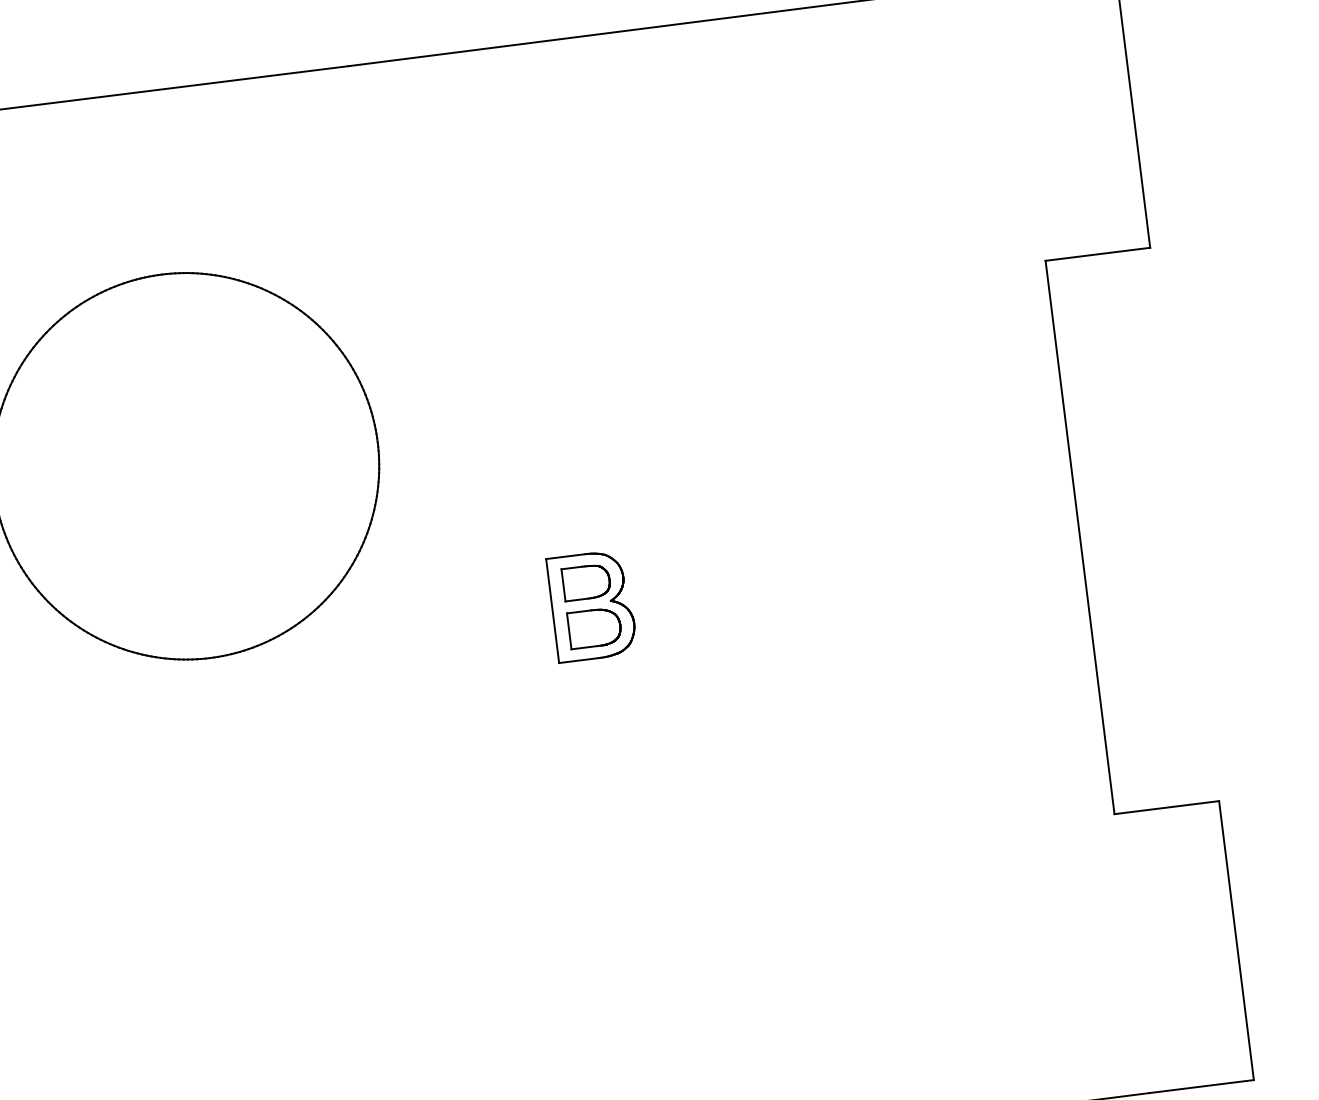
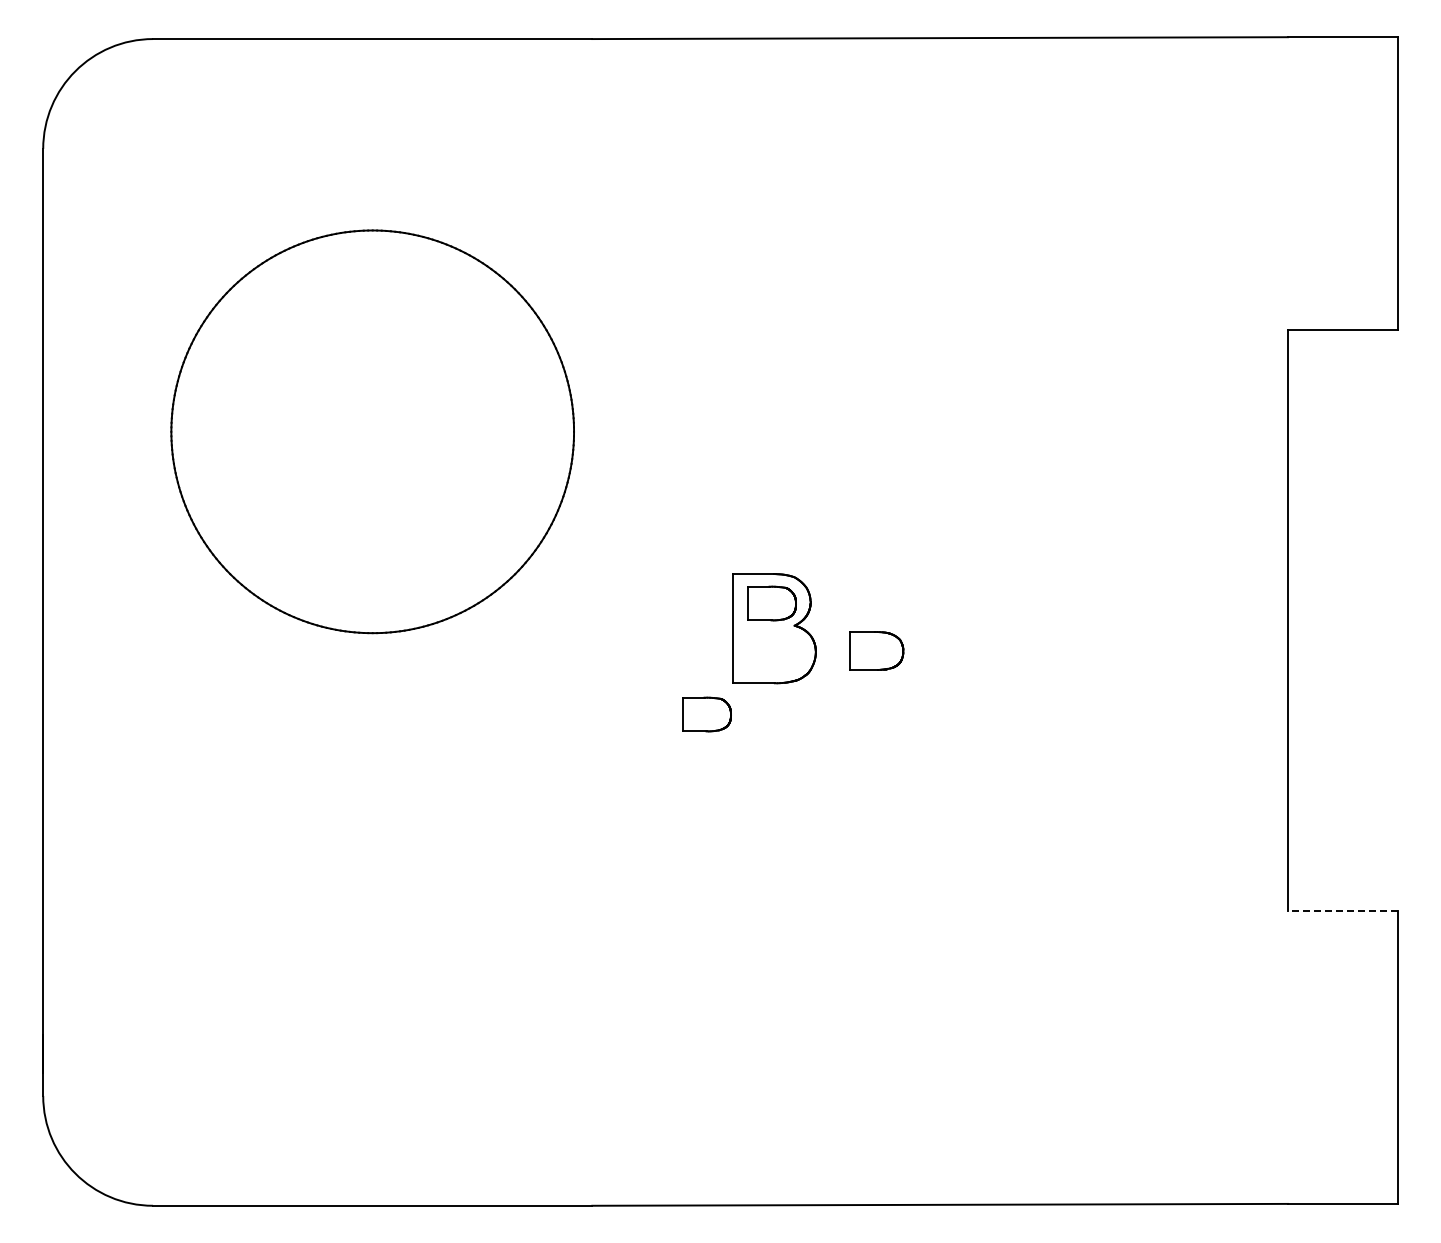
part: (594, 627) -> (876, 650), moved
part: (537, 695) -> (706, 714), added
line: (1166, 808) -> (1342, 911), solid -> dashed

